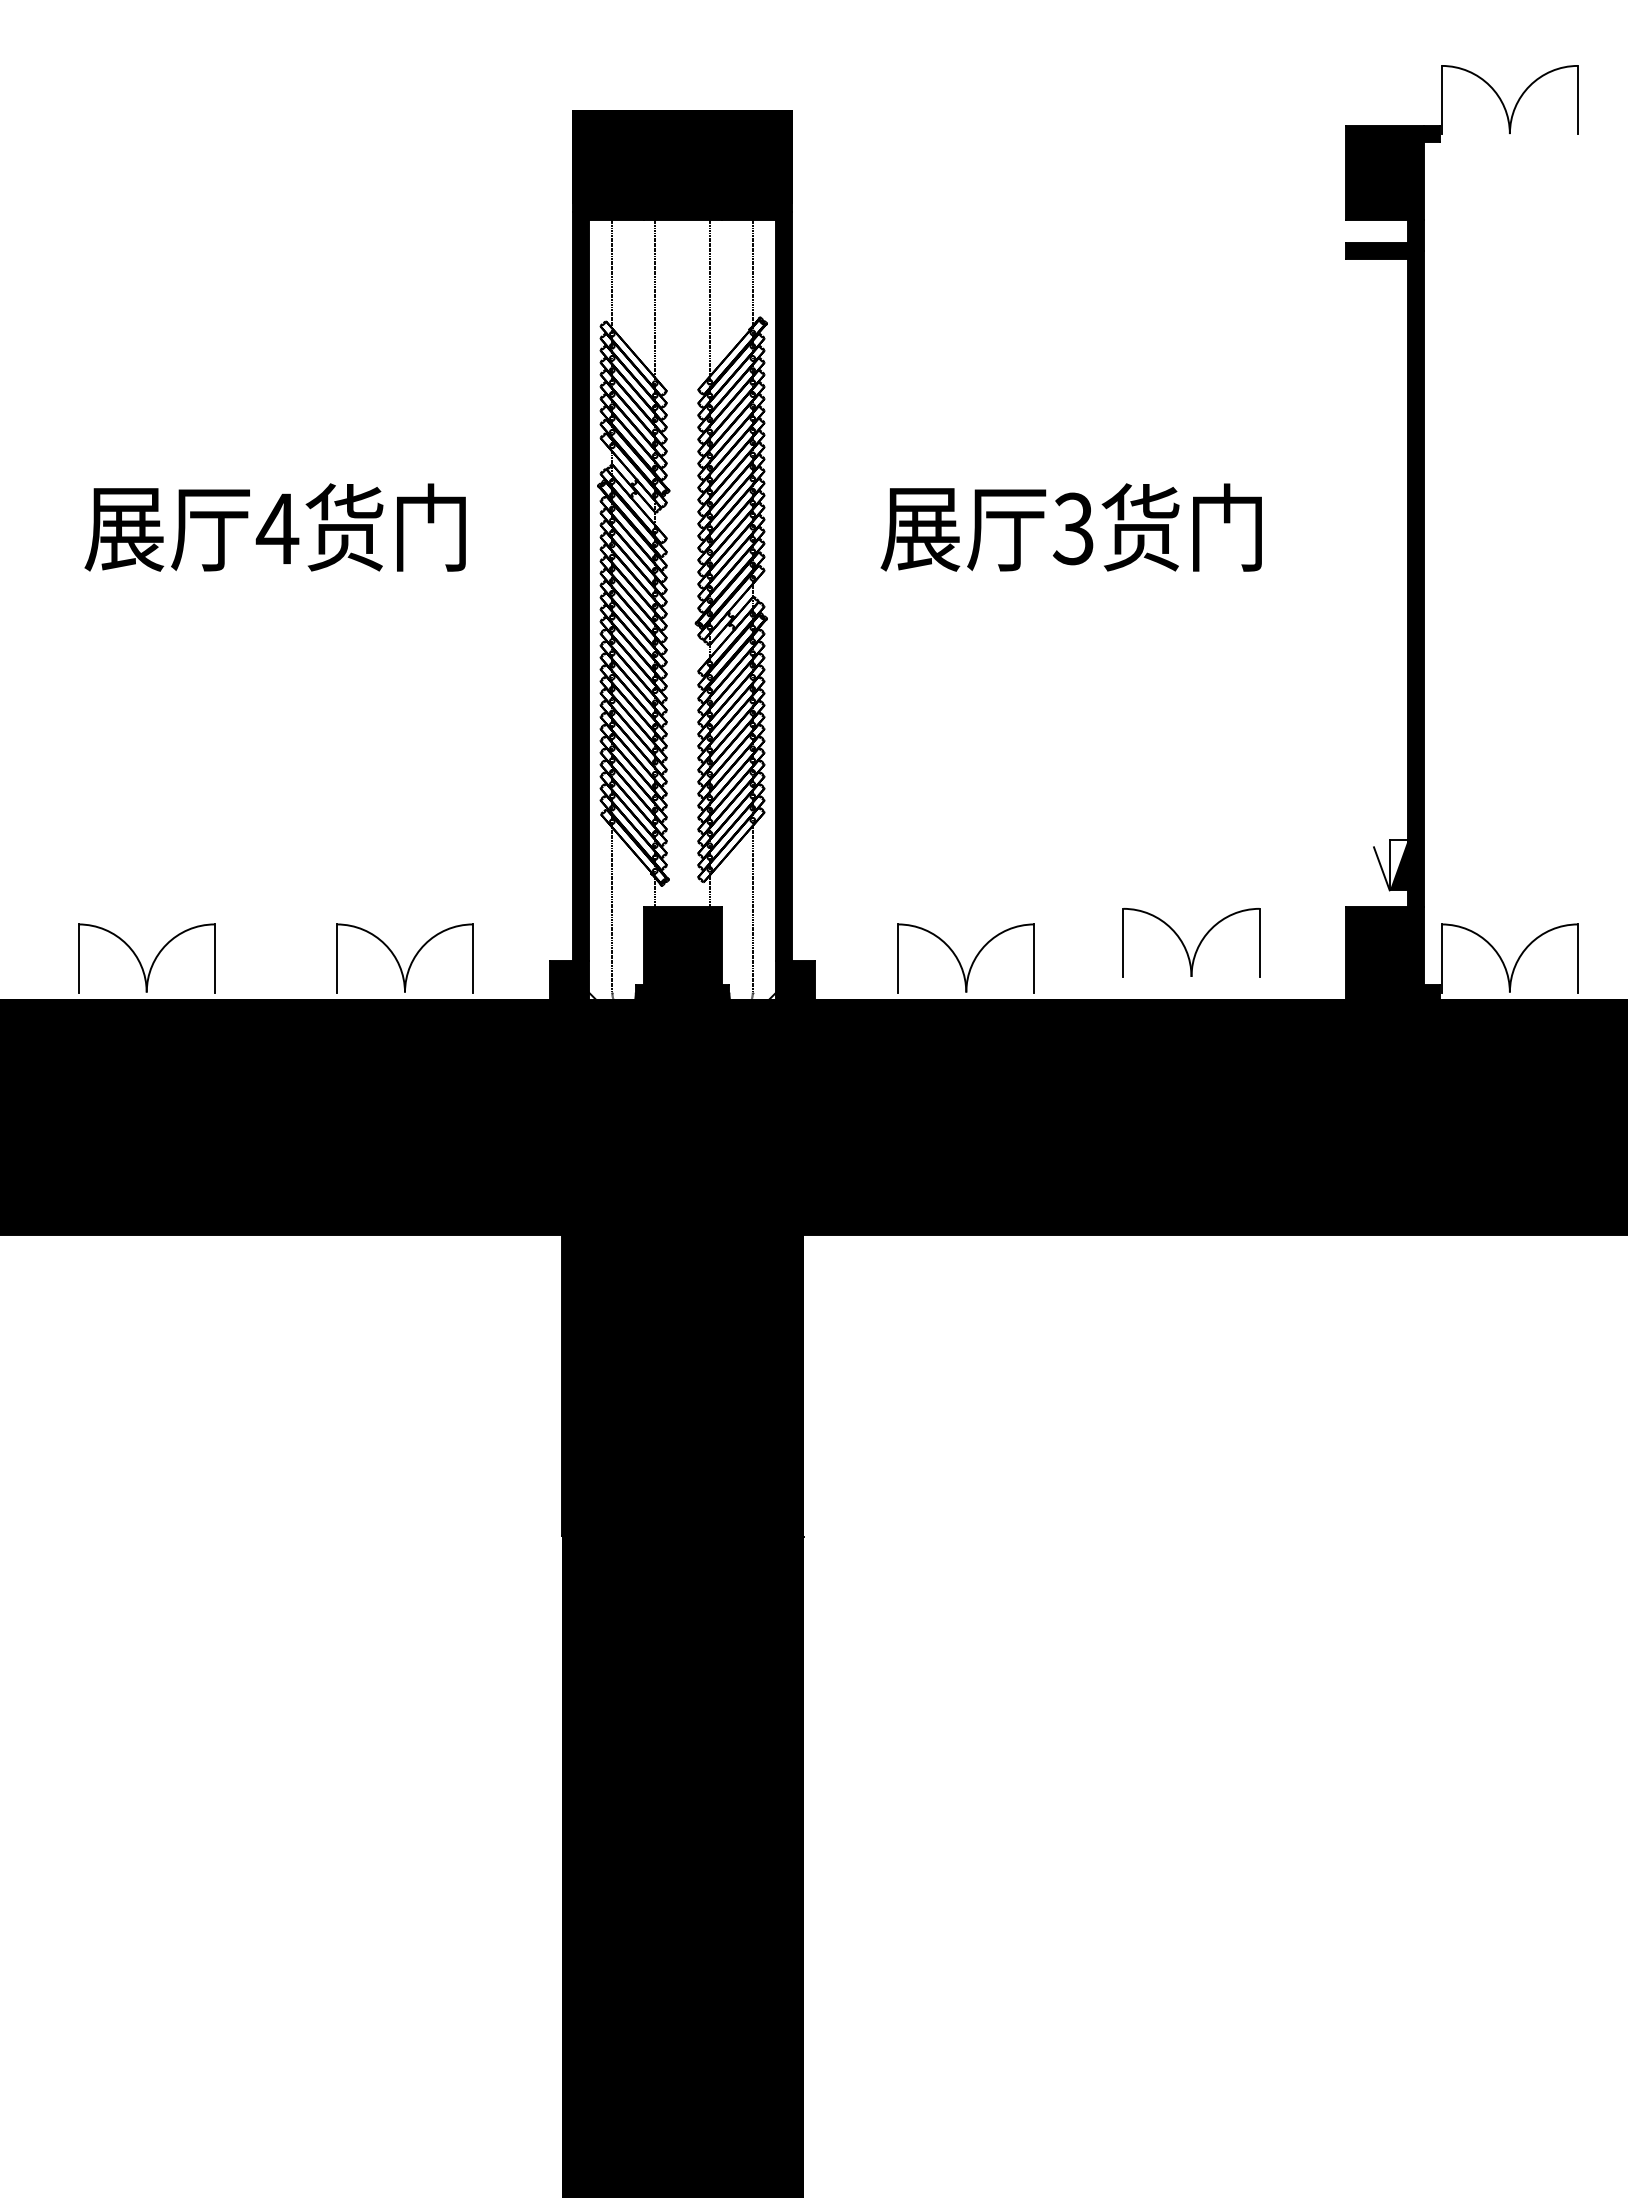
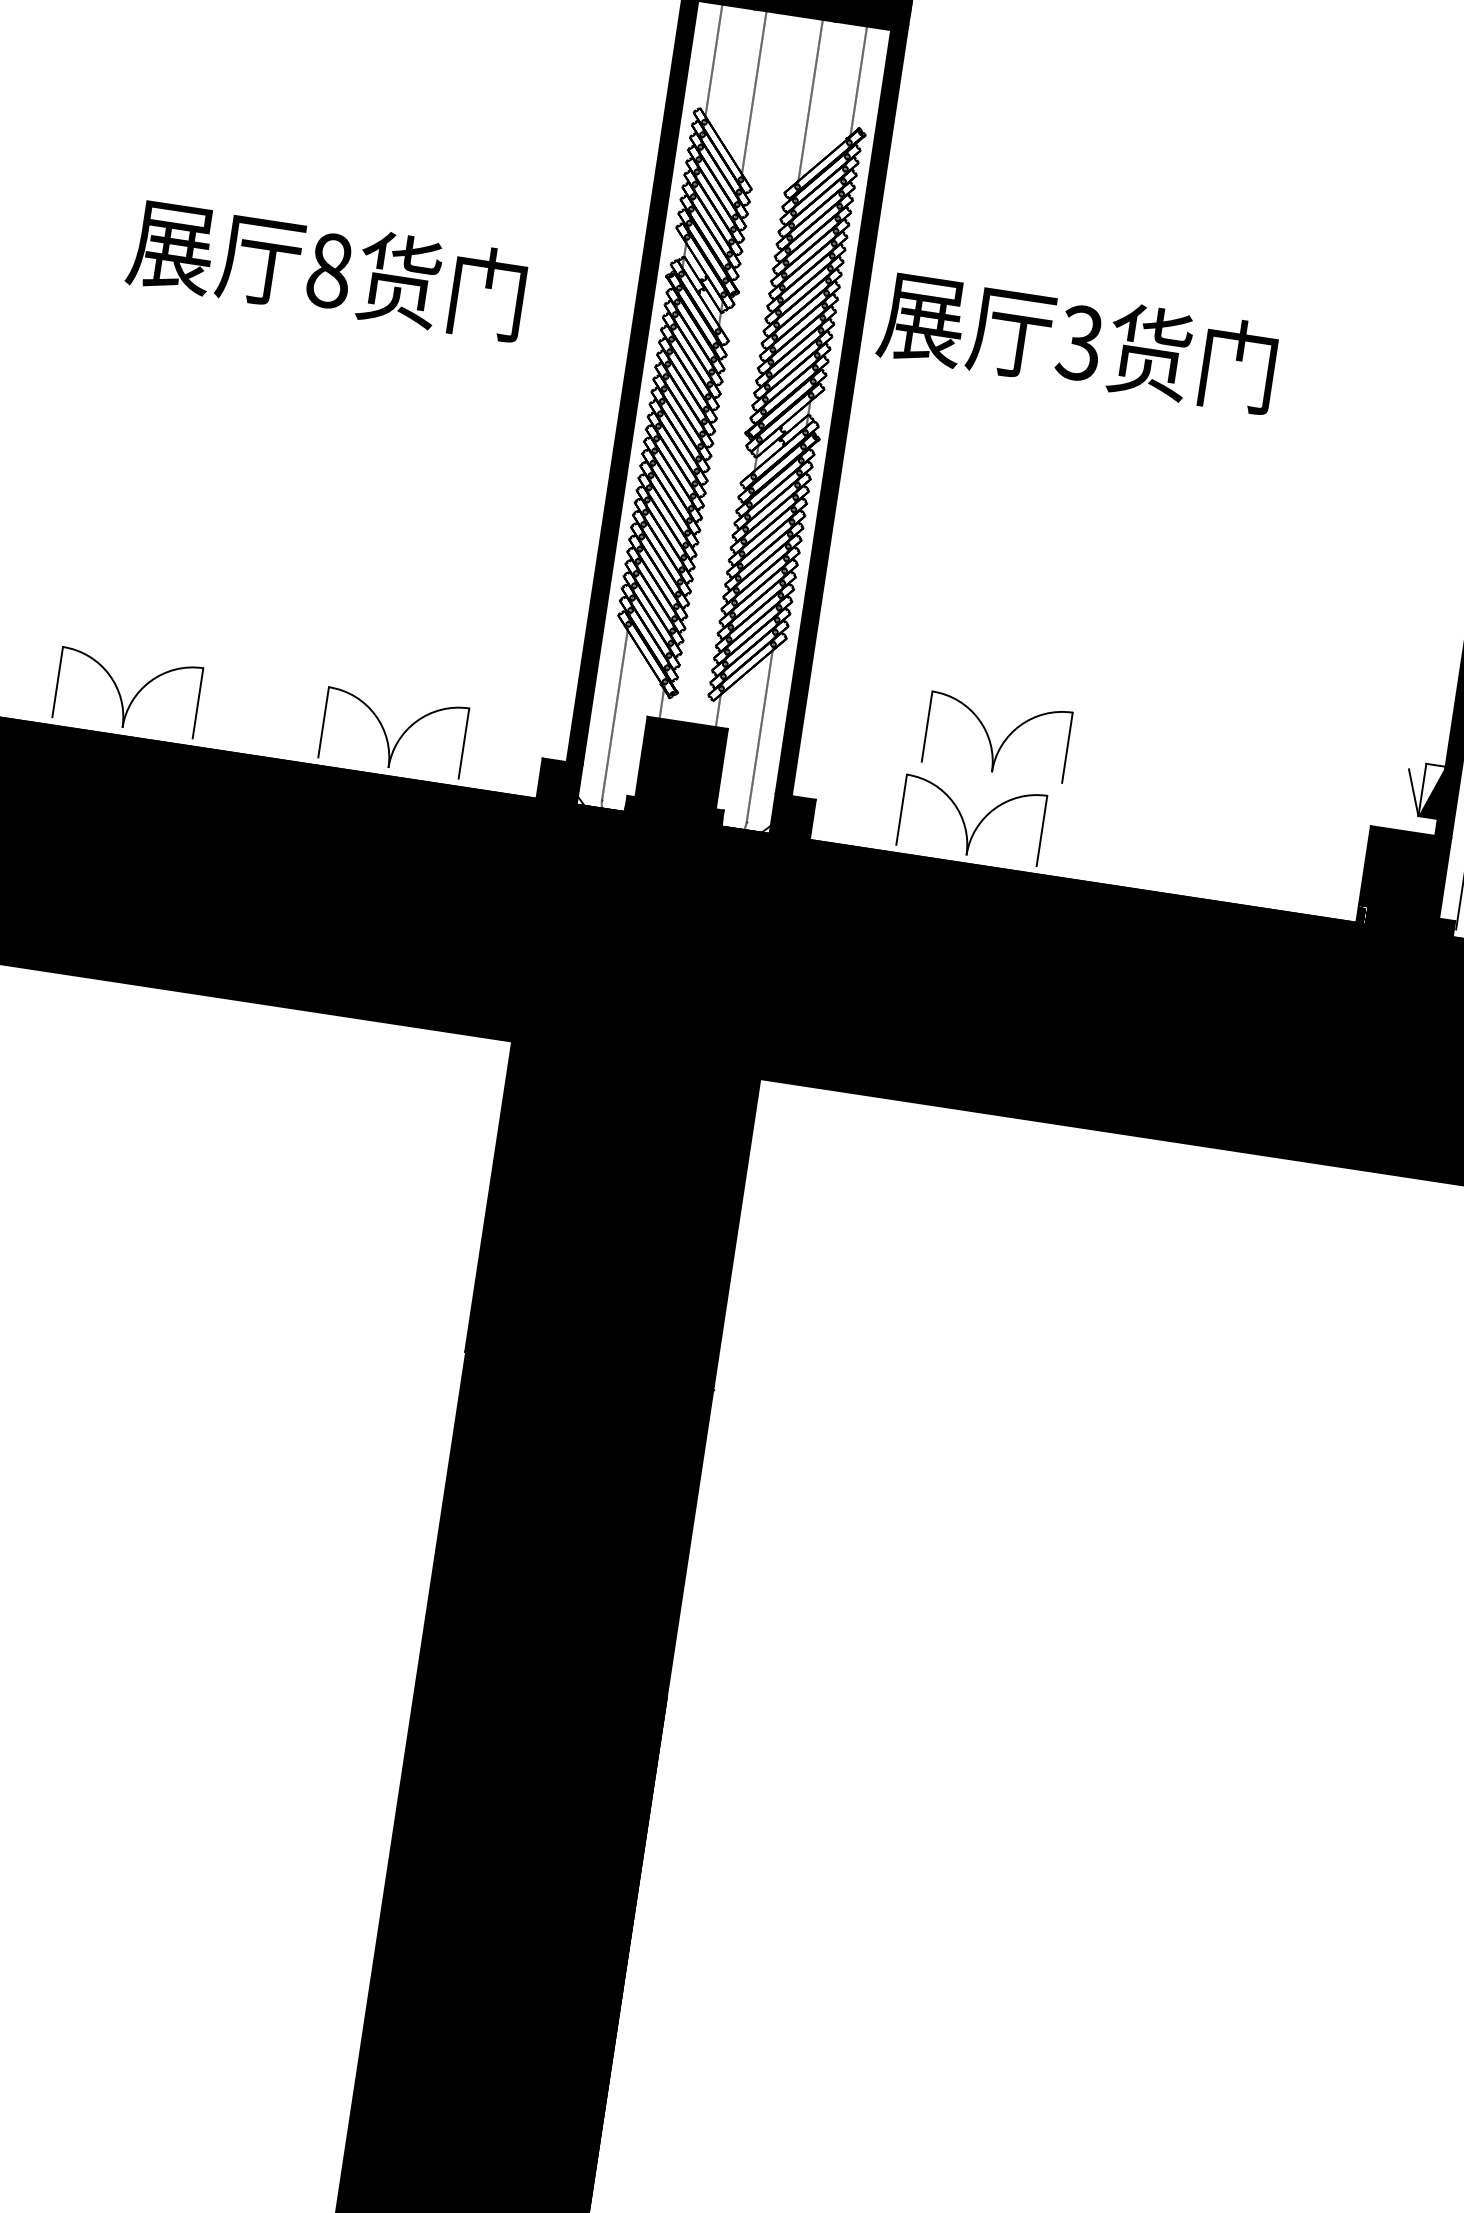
text: (1070, 527) -> (1077, 341), moved
text: (277, 528) -> (329, 270), 4 -> 8
part: (1185, 946) -> (990, 739), moved

